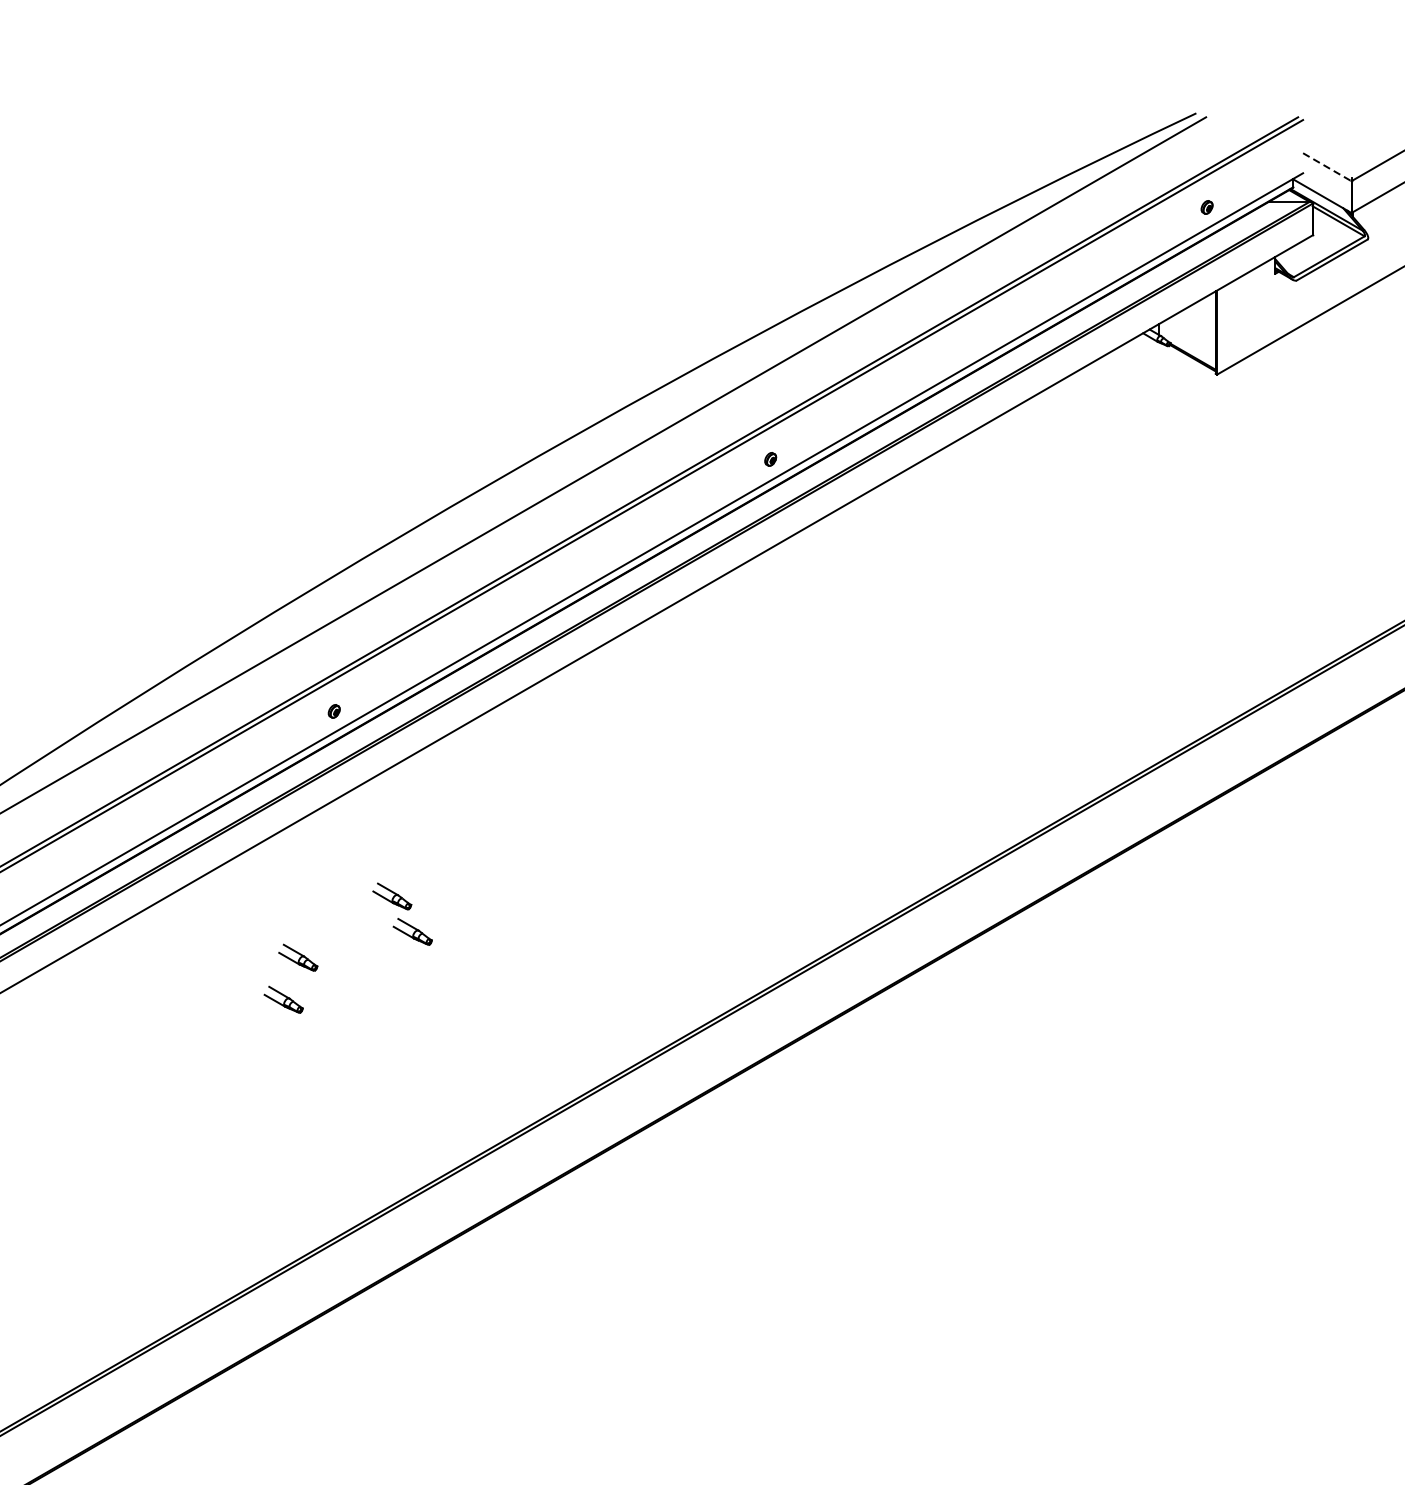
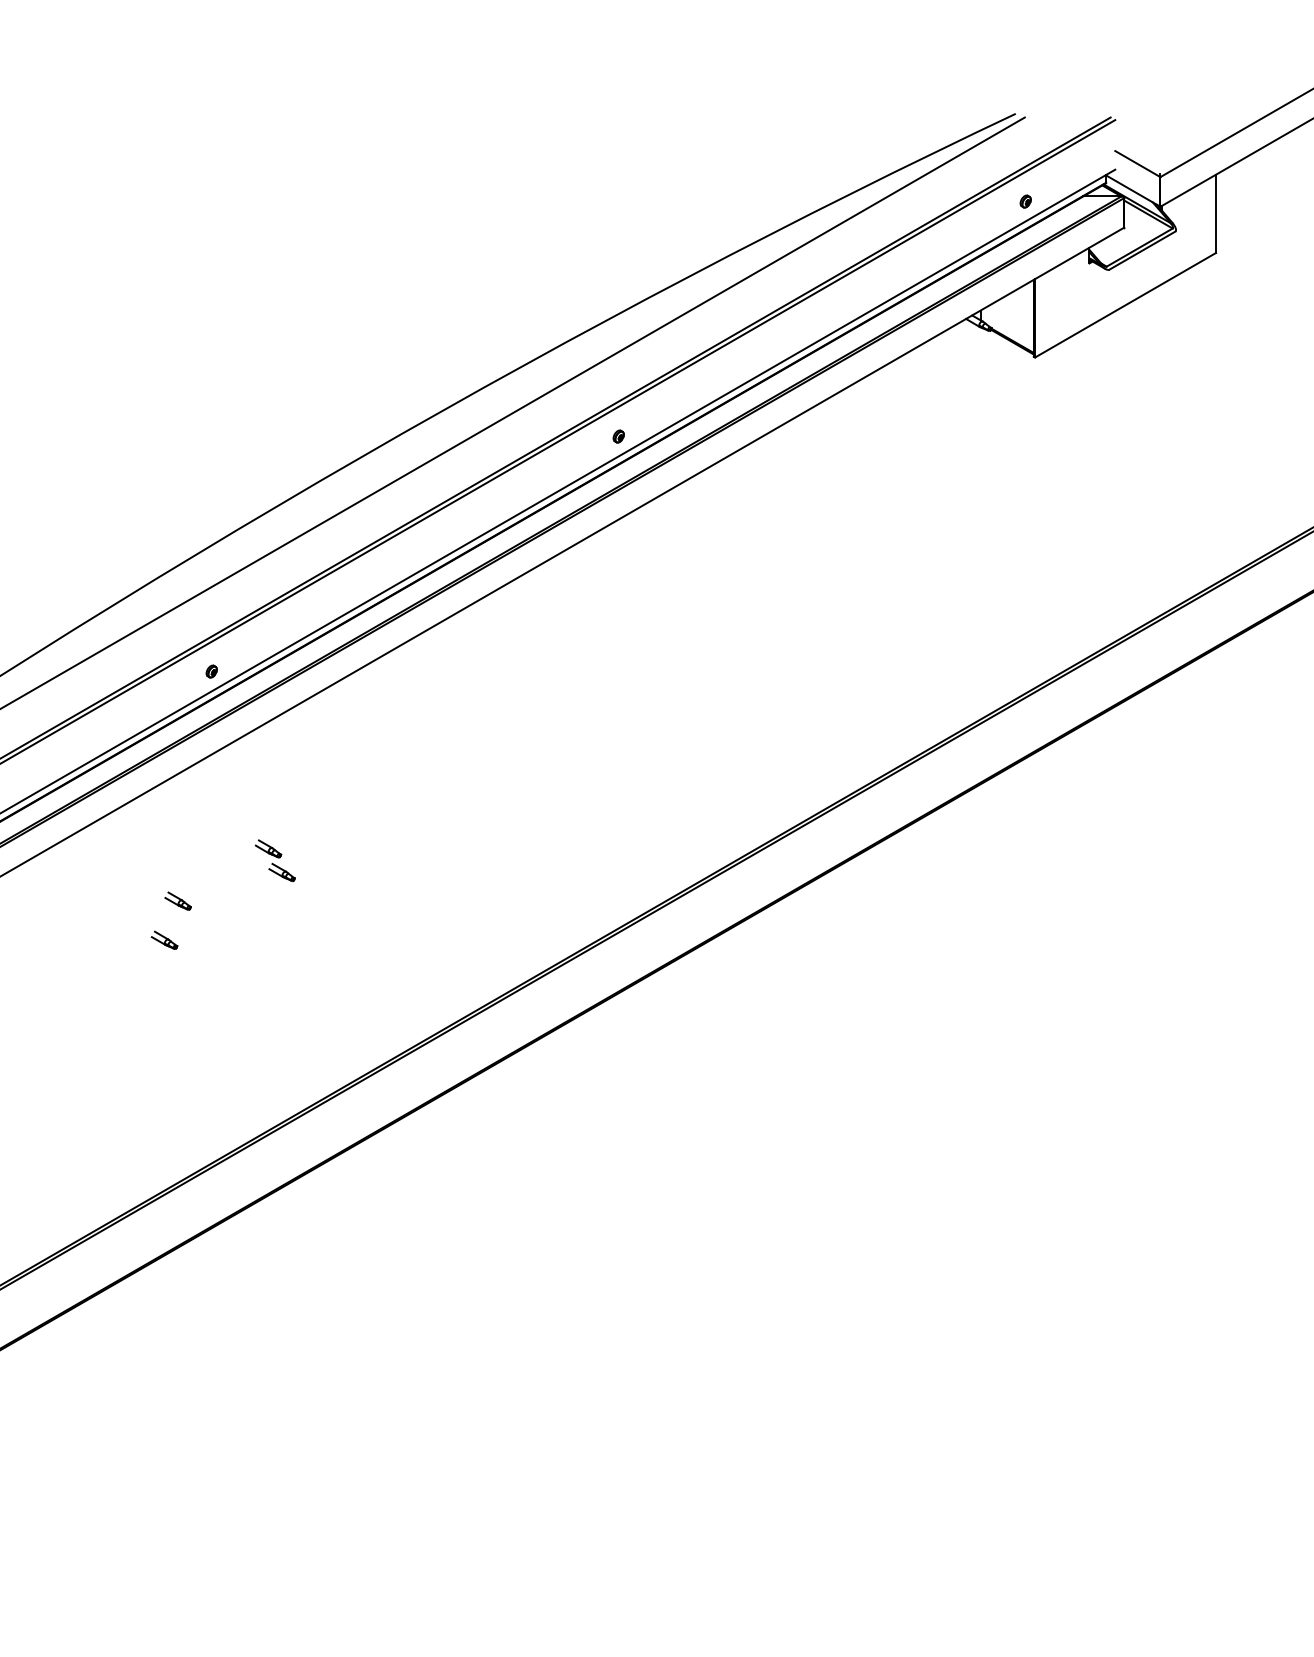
line: (1327, 167) -> (1138, 164), dashed -> solid
part: (401, 913) -> (274, 860), size x0.71
part: (297, 956) -> (177, 900), size x0.71
part: (283, 998) -> (164, 939), size x0.71

